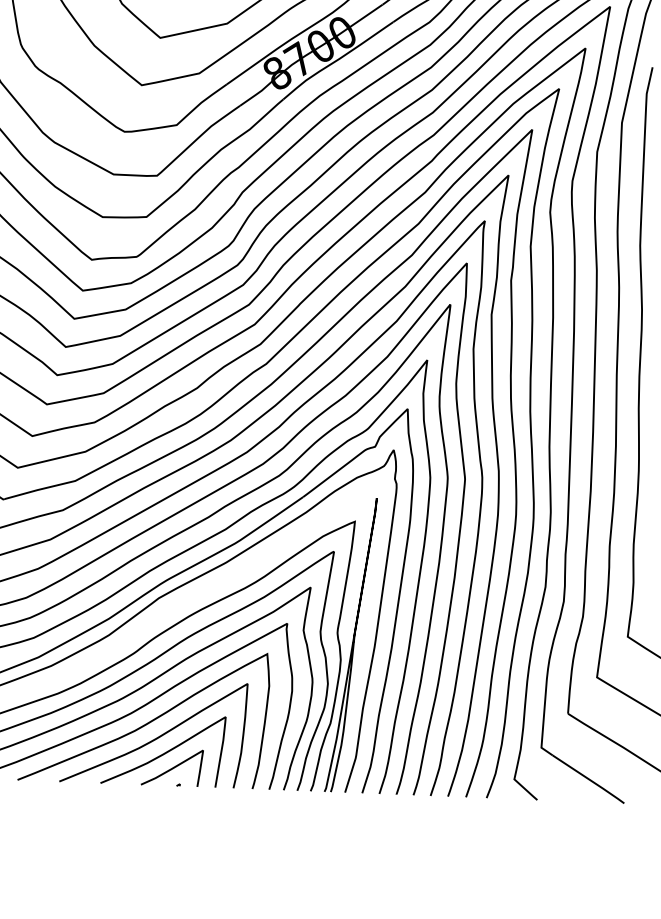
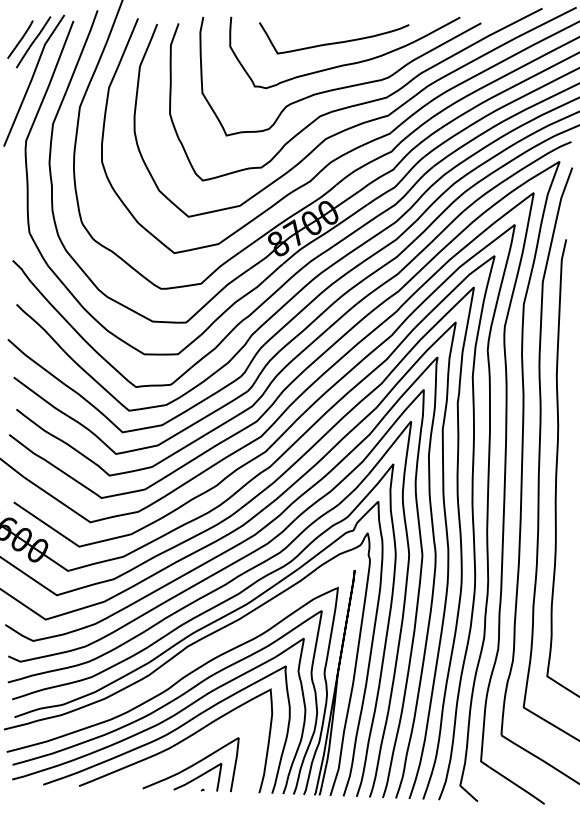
curve: (156, 737) -> (185, 753), removed

